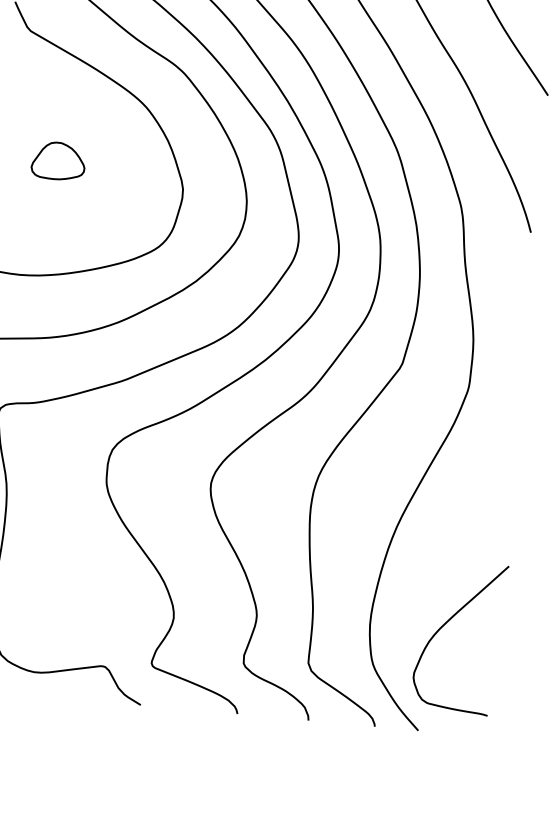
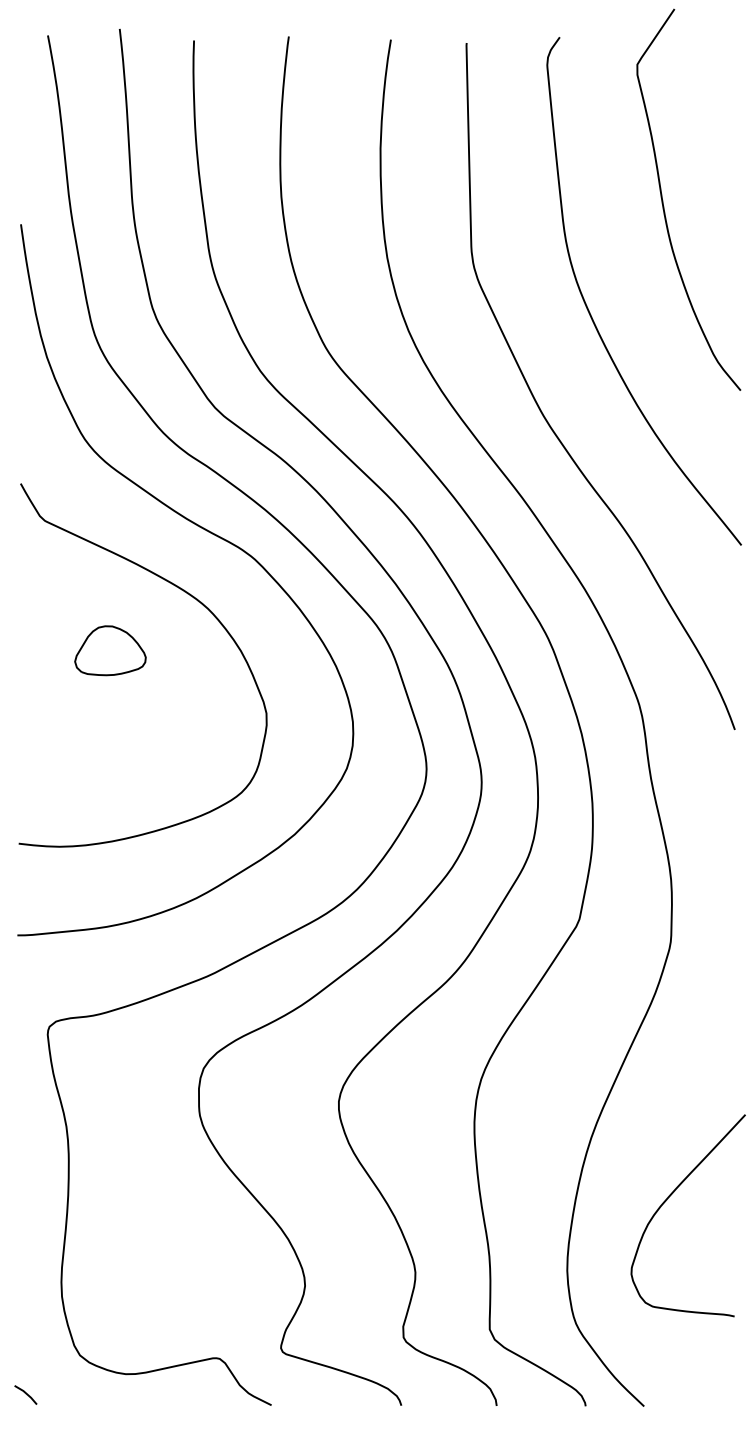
part: (58, 160) -> (110, 650), moved
curve: (445, 625) -> (667, 1200), moved

